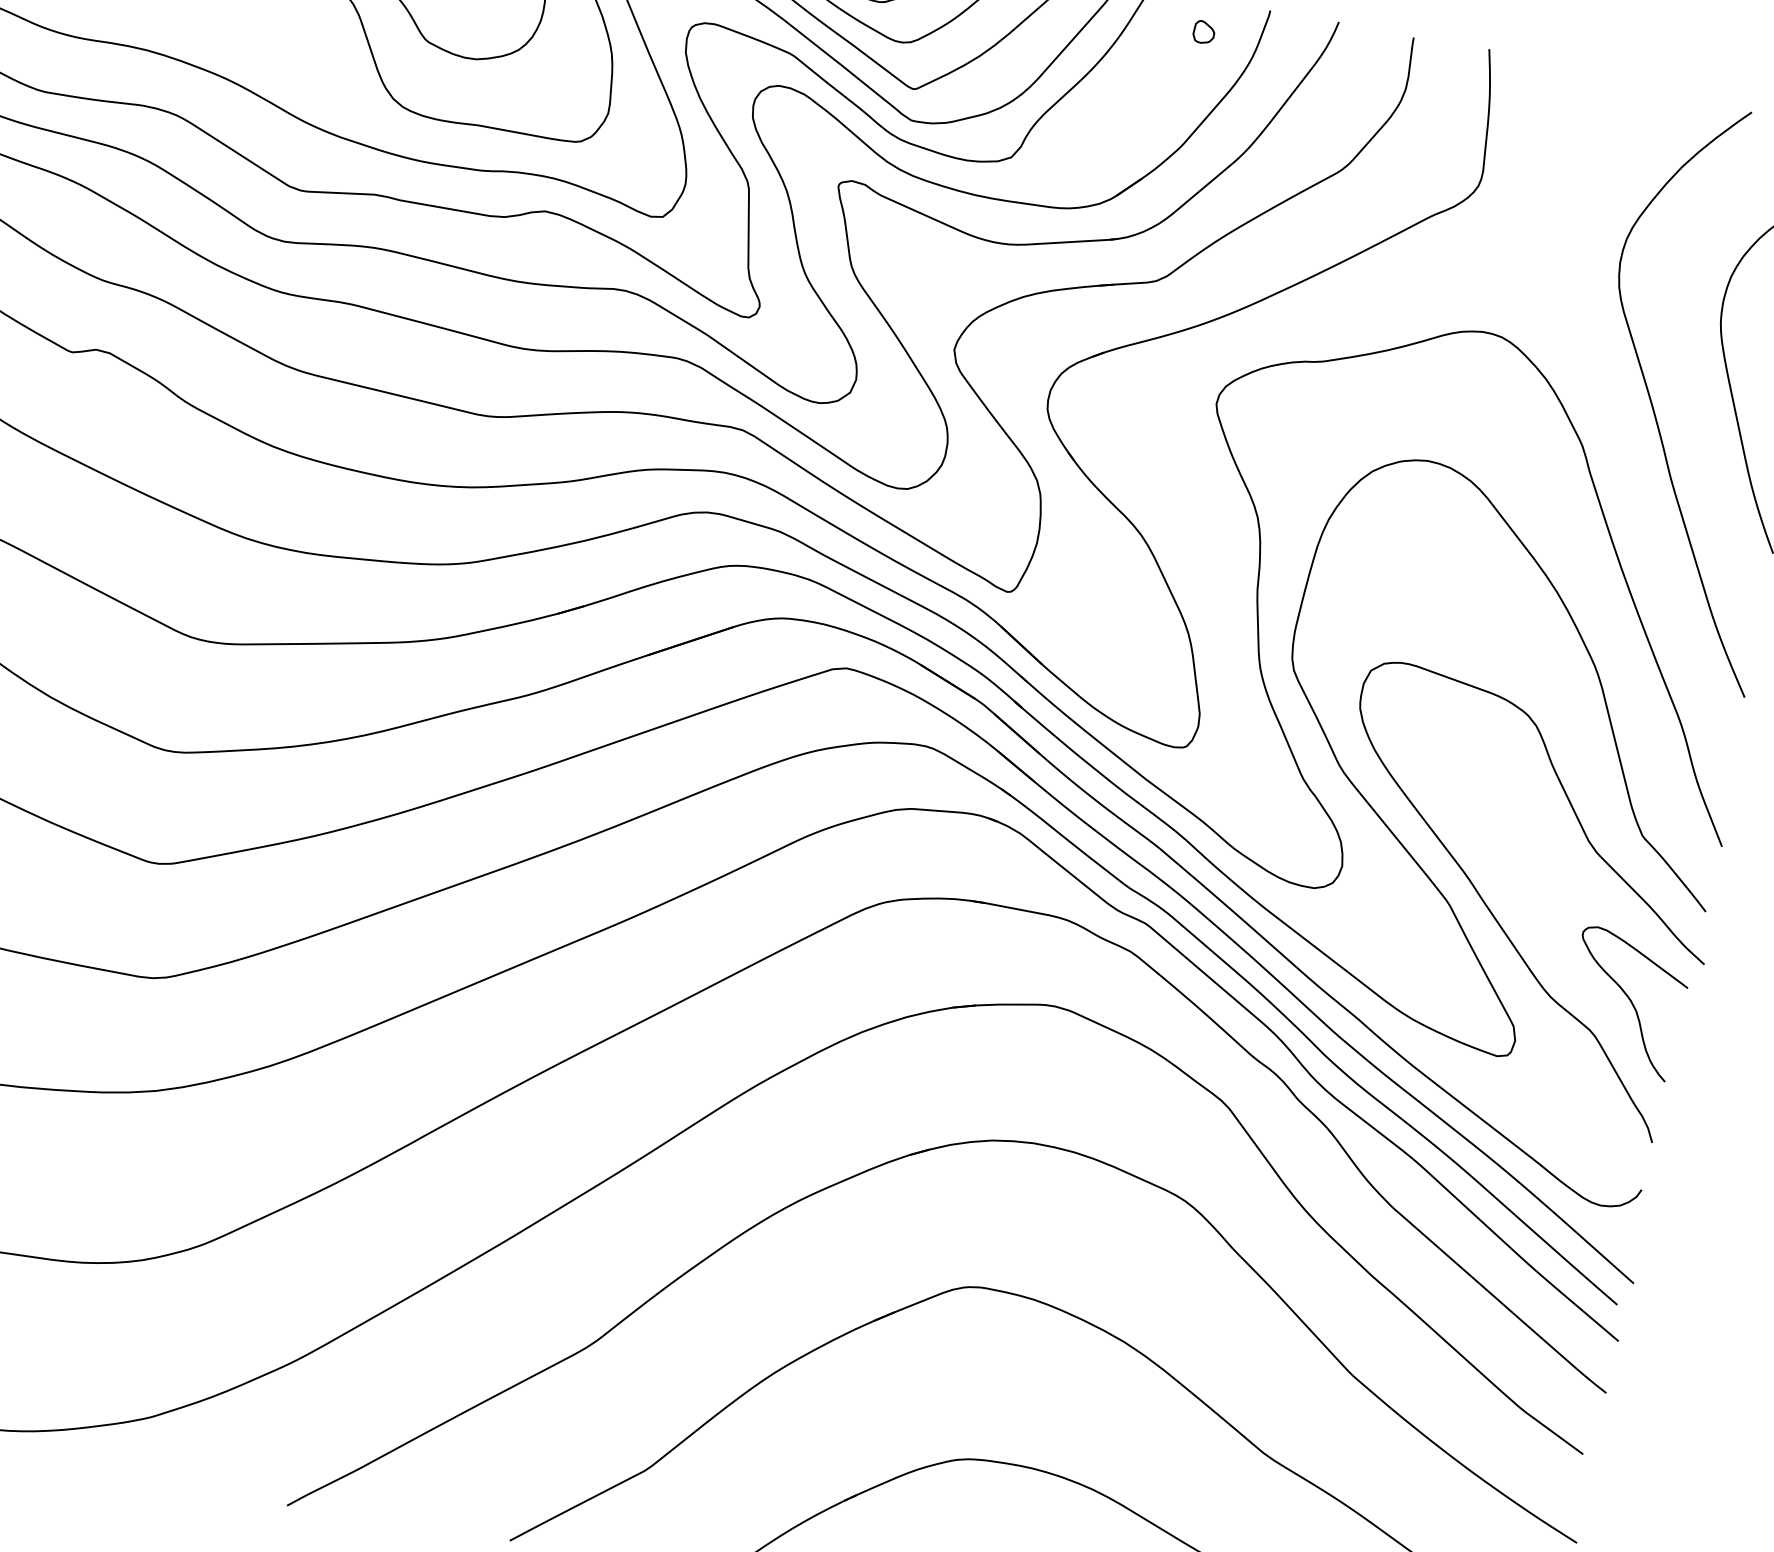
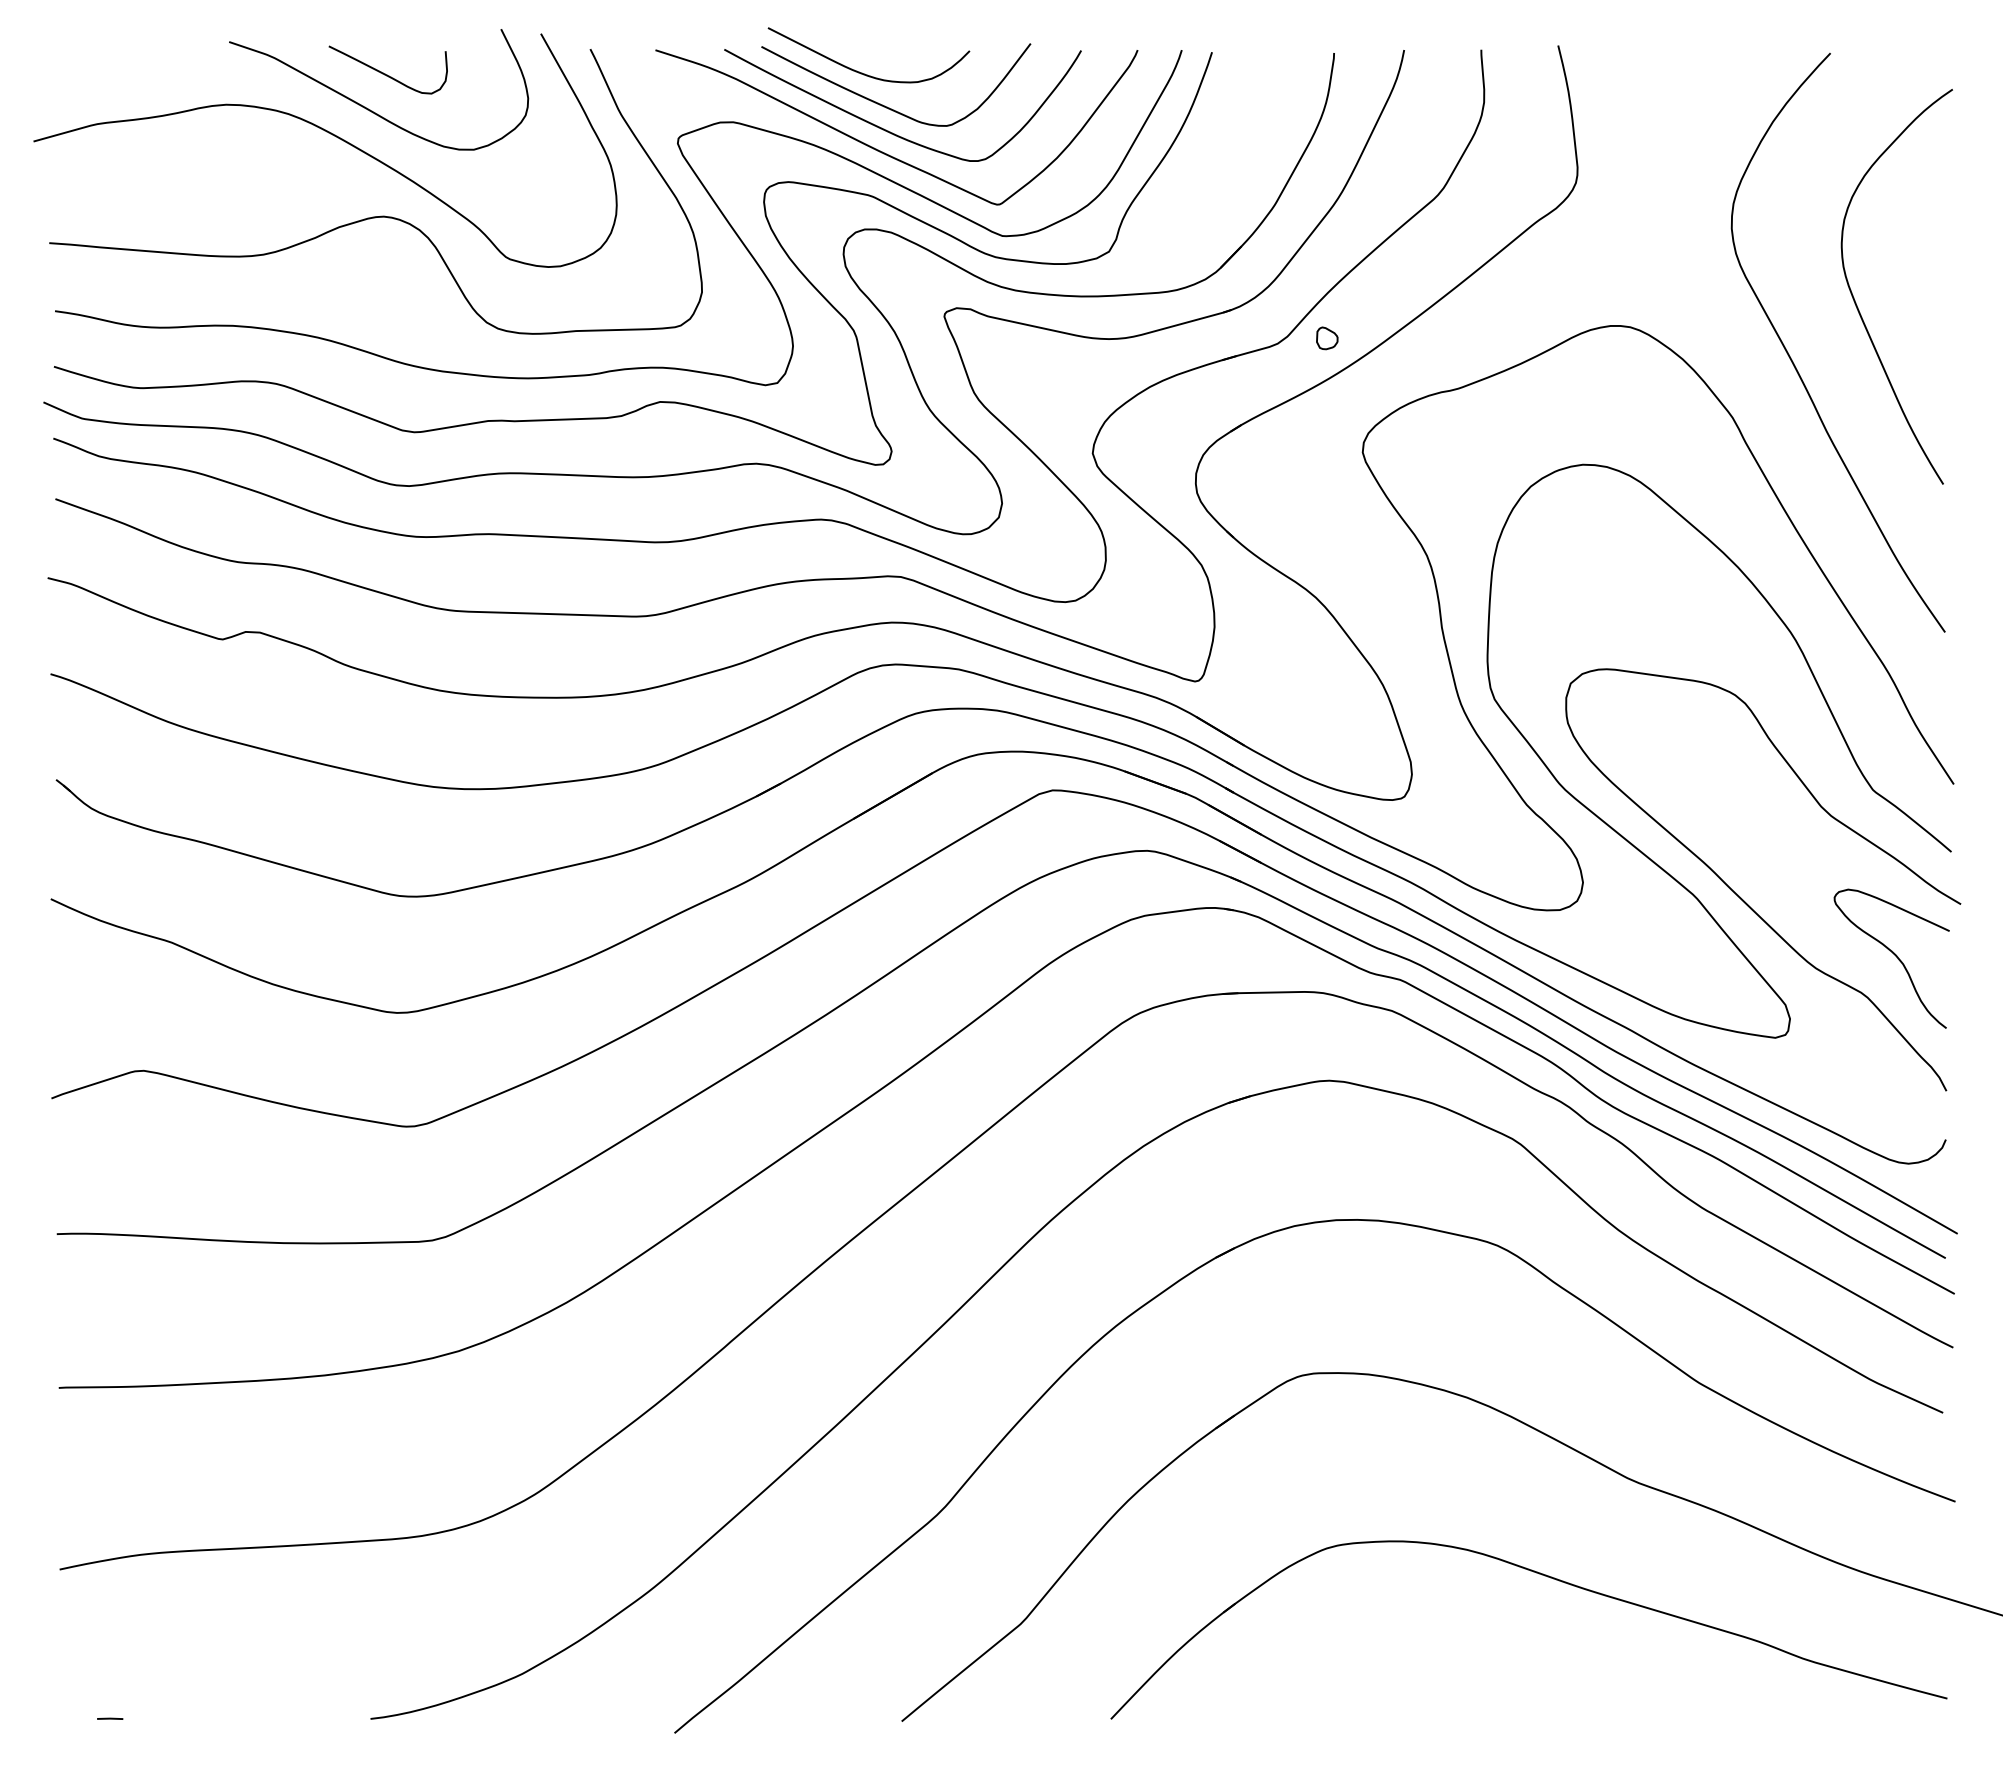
part: (1204, 32) -> (1327, 338), moved

